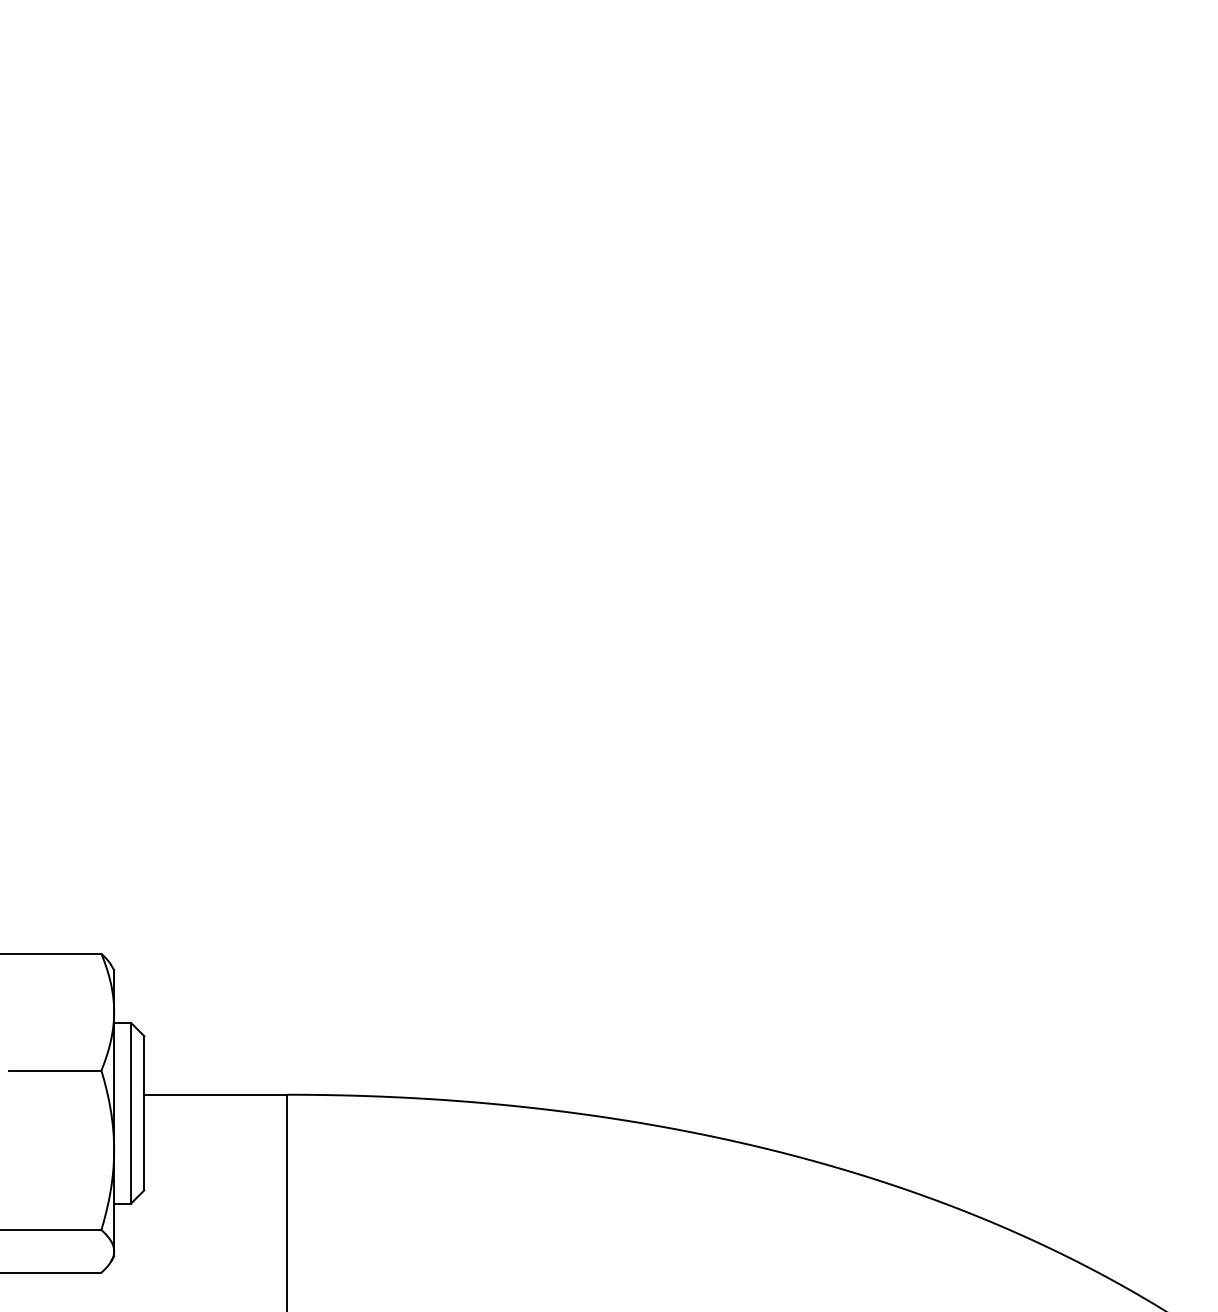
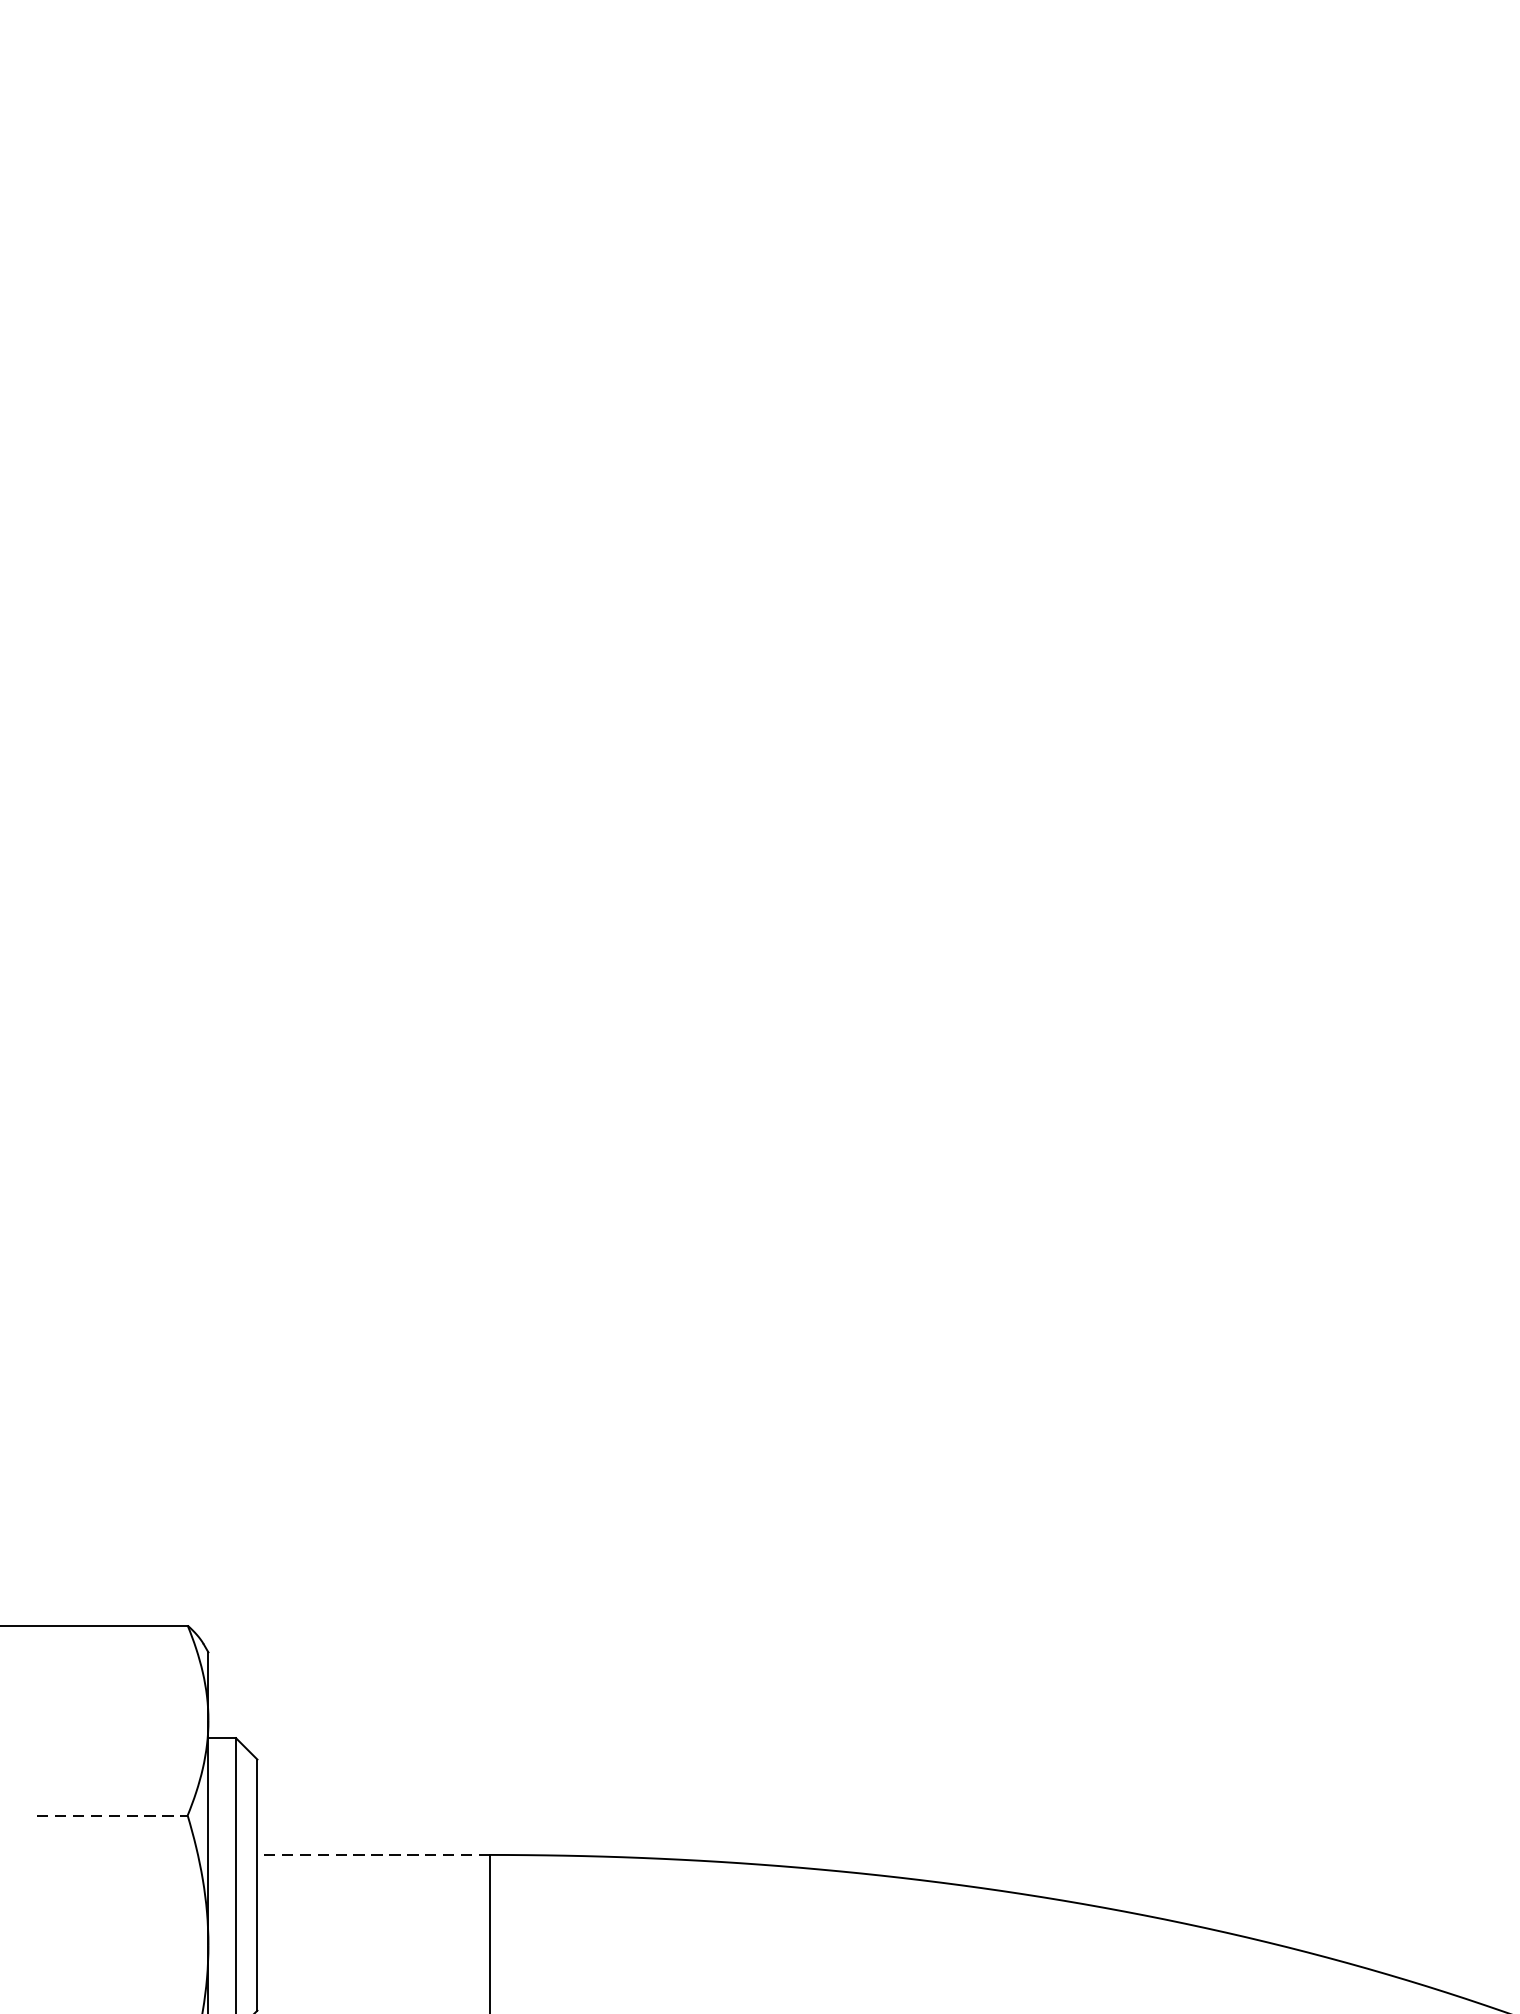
line: (55, 1070) -> (112, 1815), solid -> dashed
line: (215, 1094) -> (373, 1854), solid -> dashed

